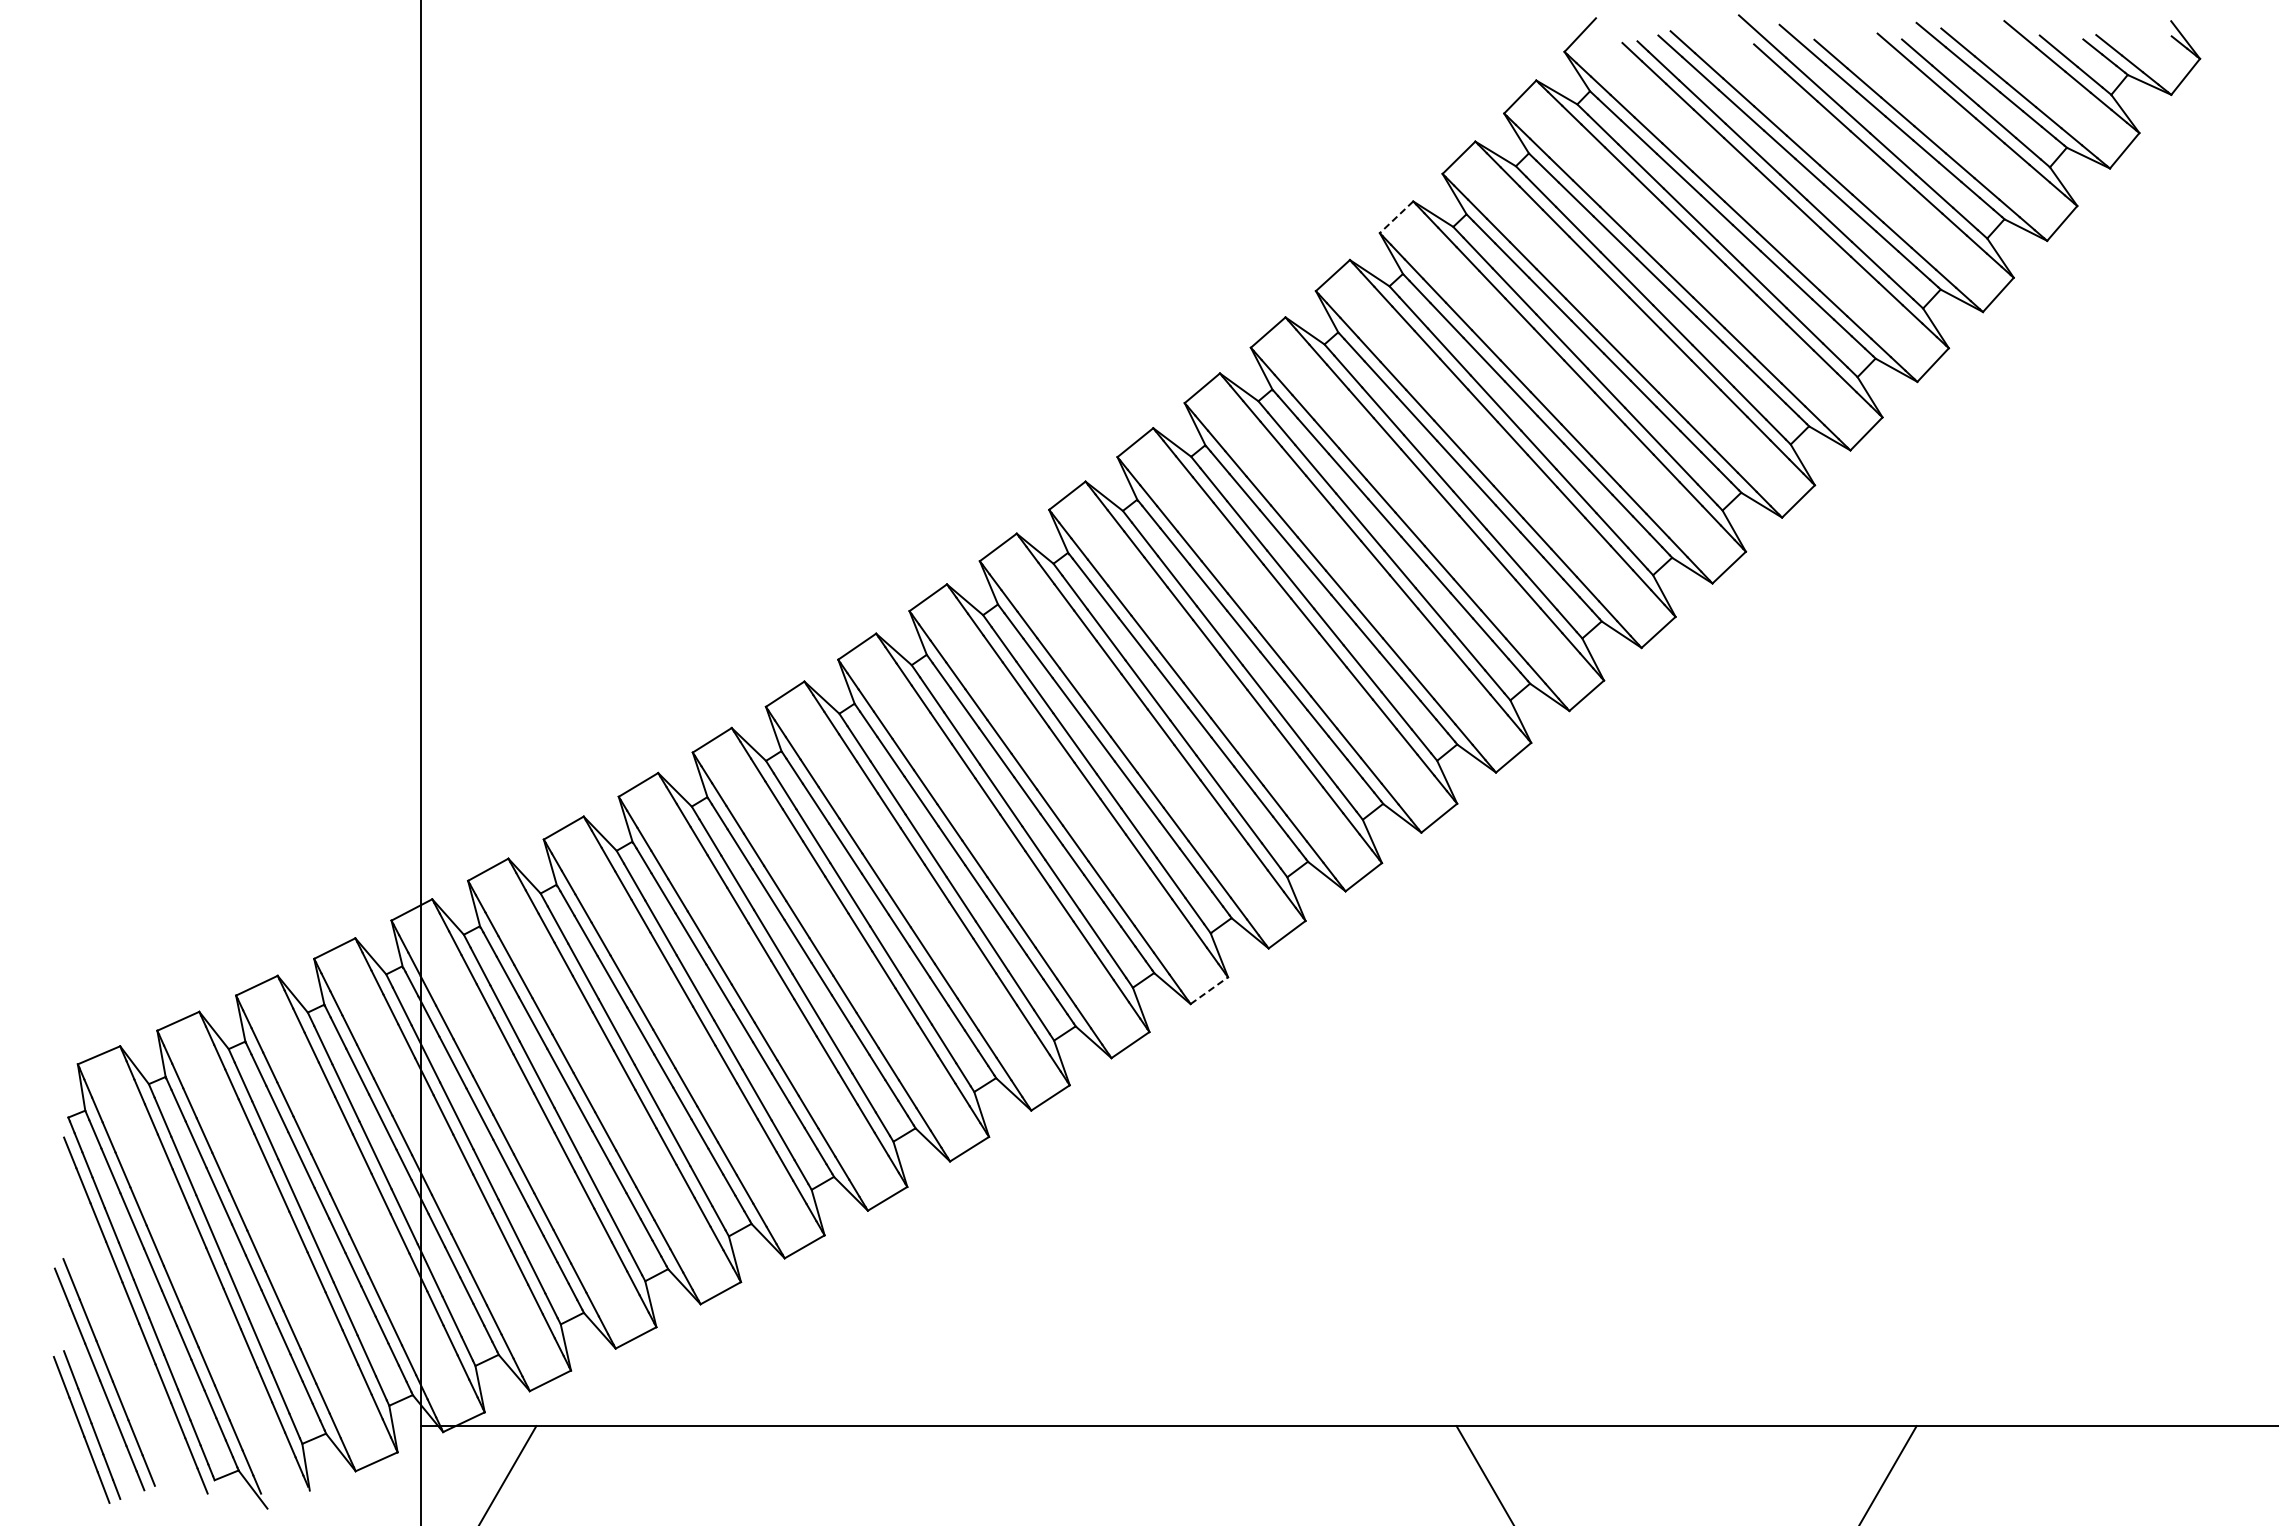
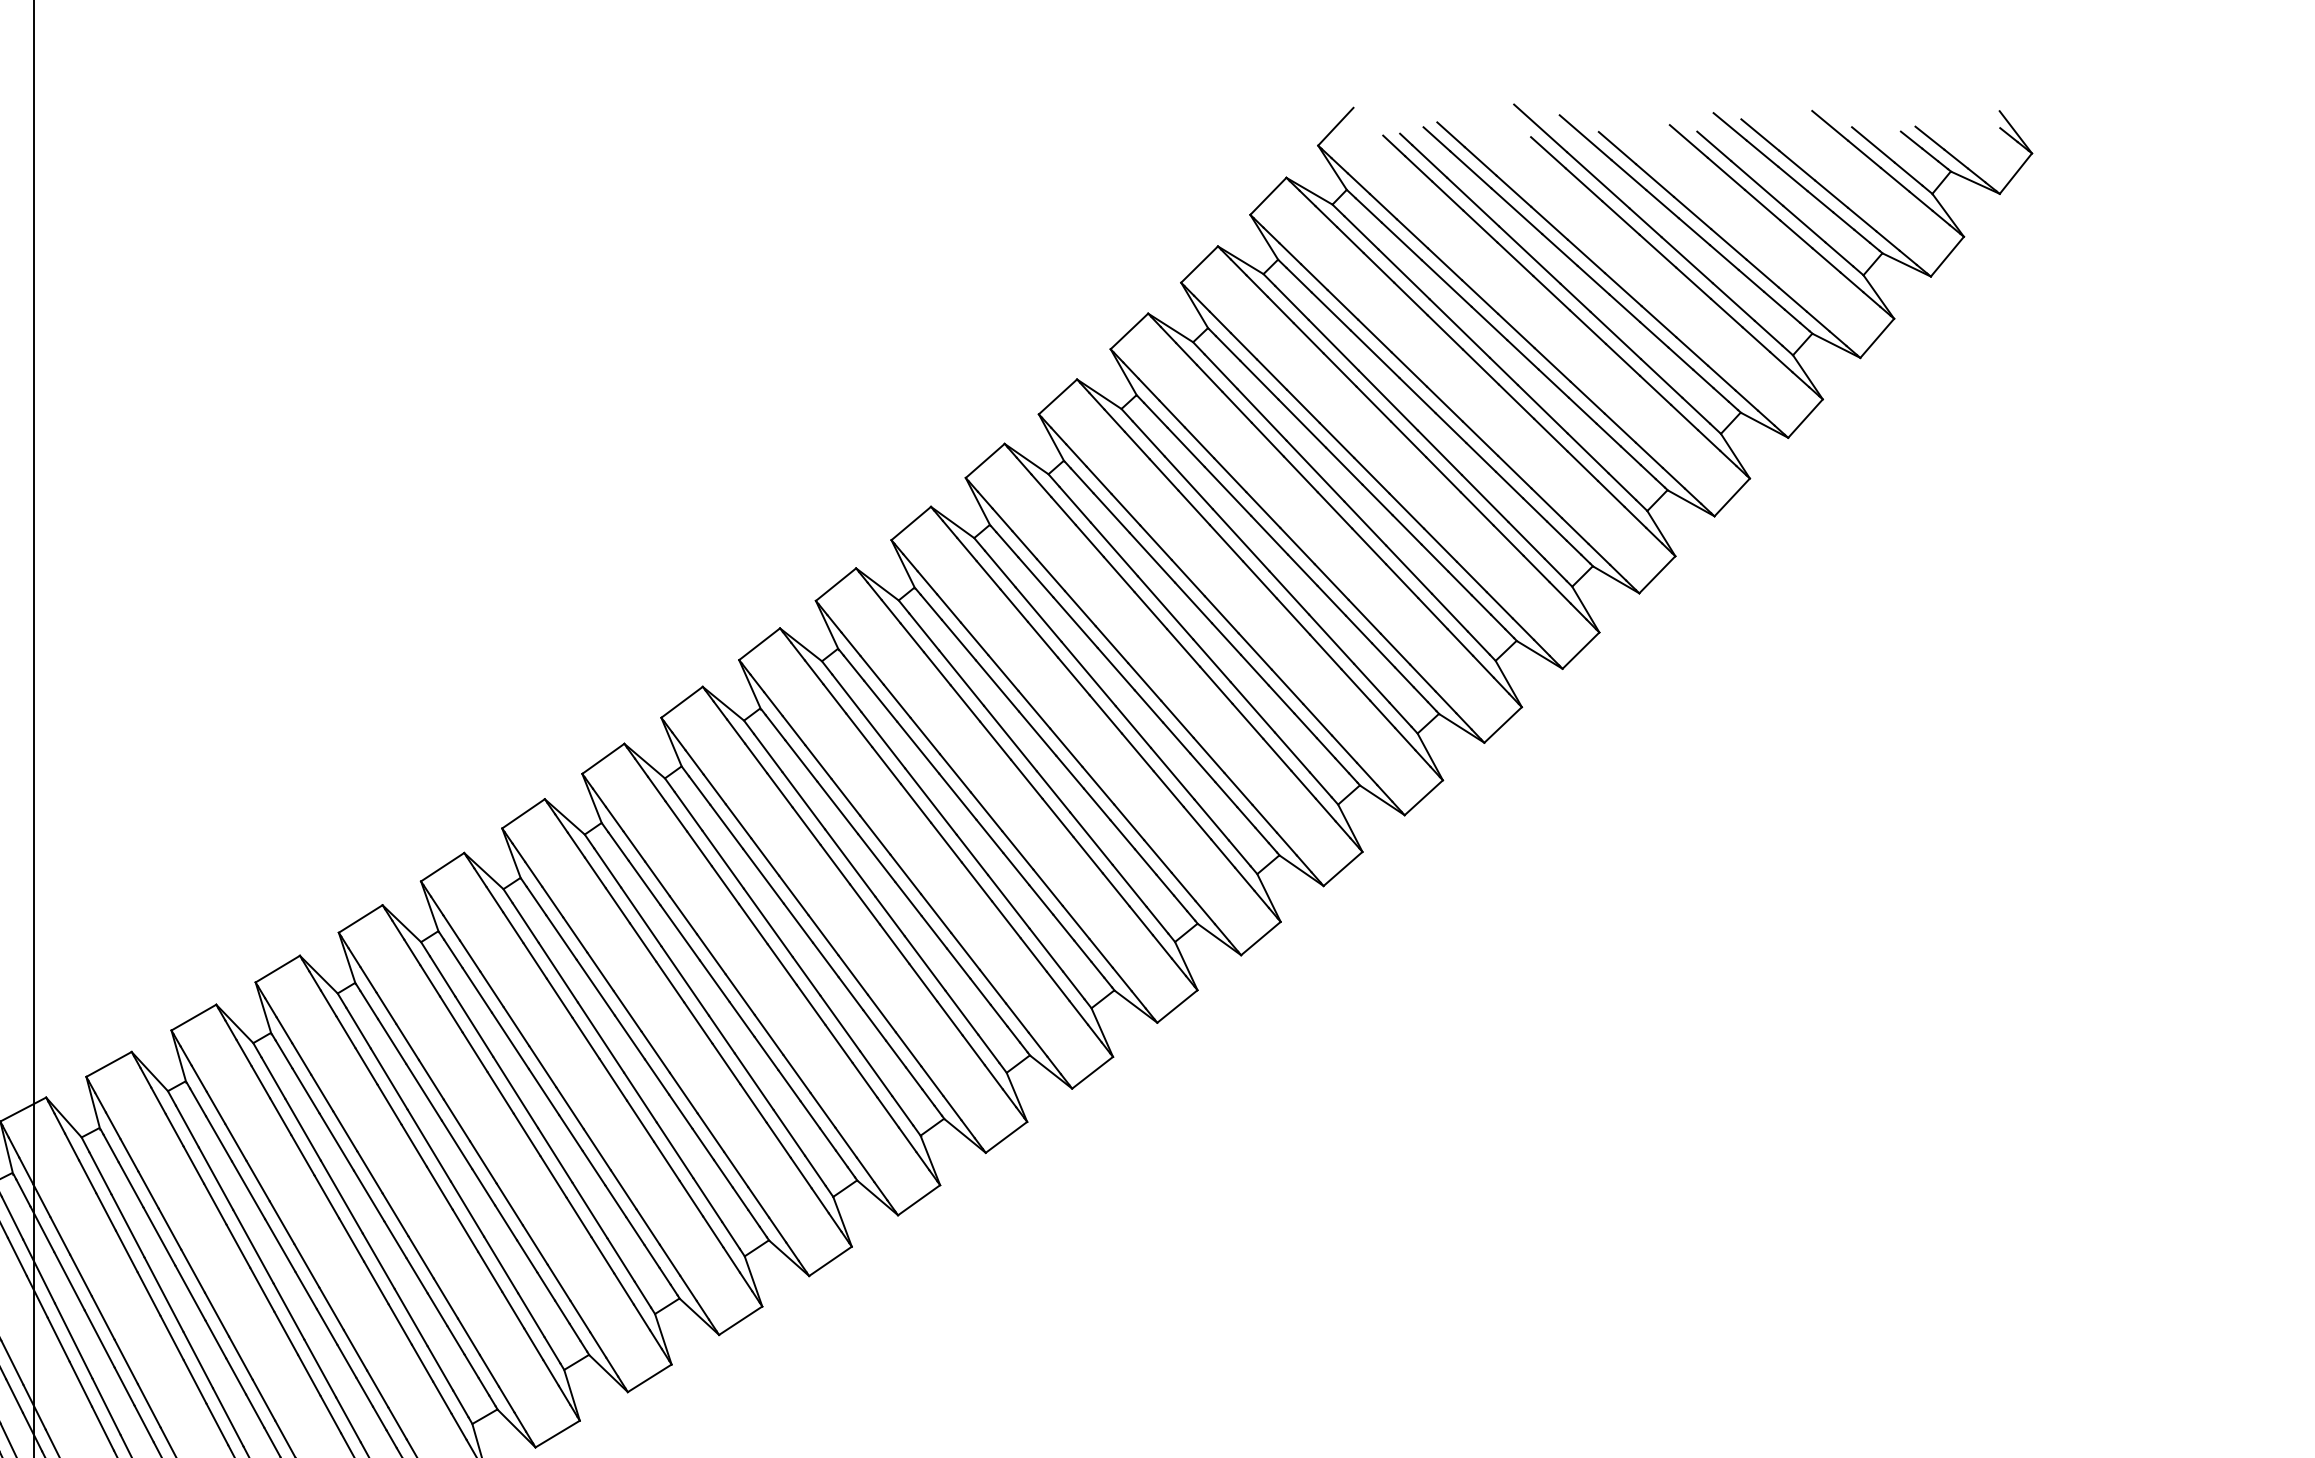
line: (1396, 217) -> (1129, 331), dashed -> solid
line: (1209, 990) -> (919, 1200), dashed -> solid

